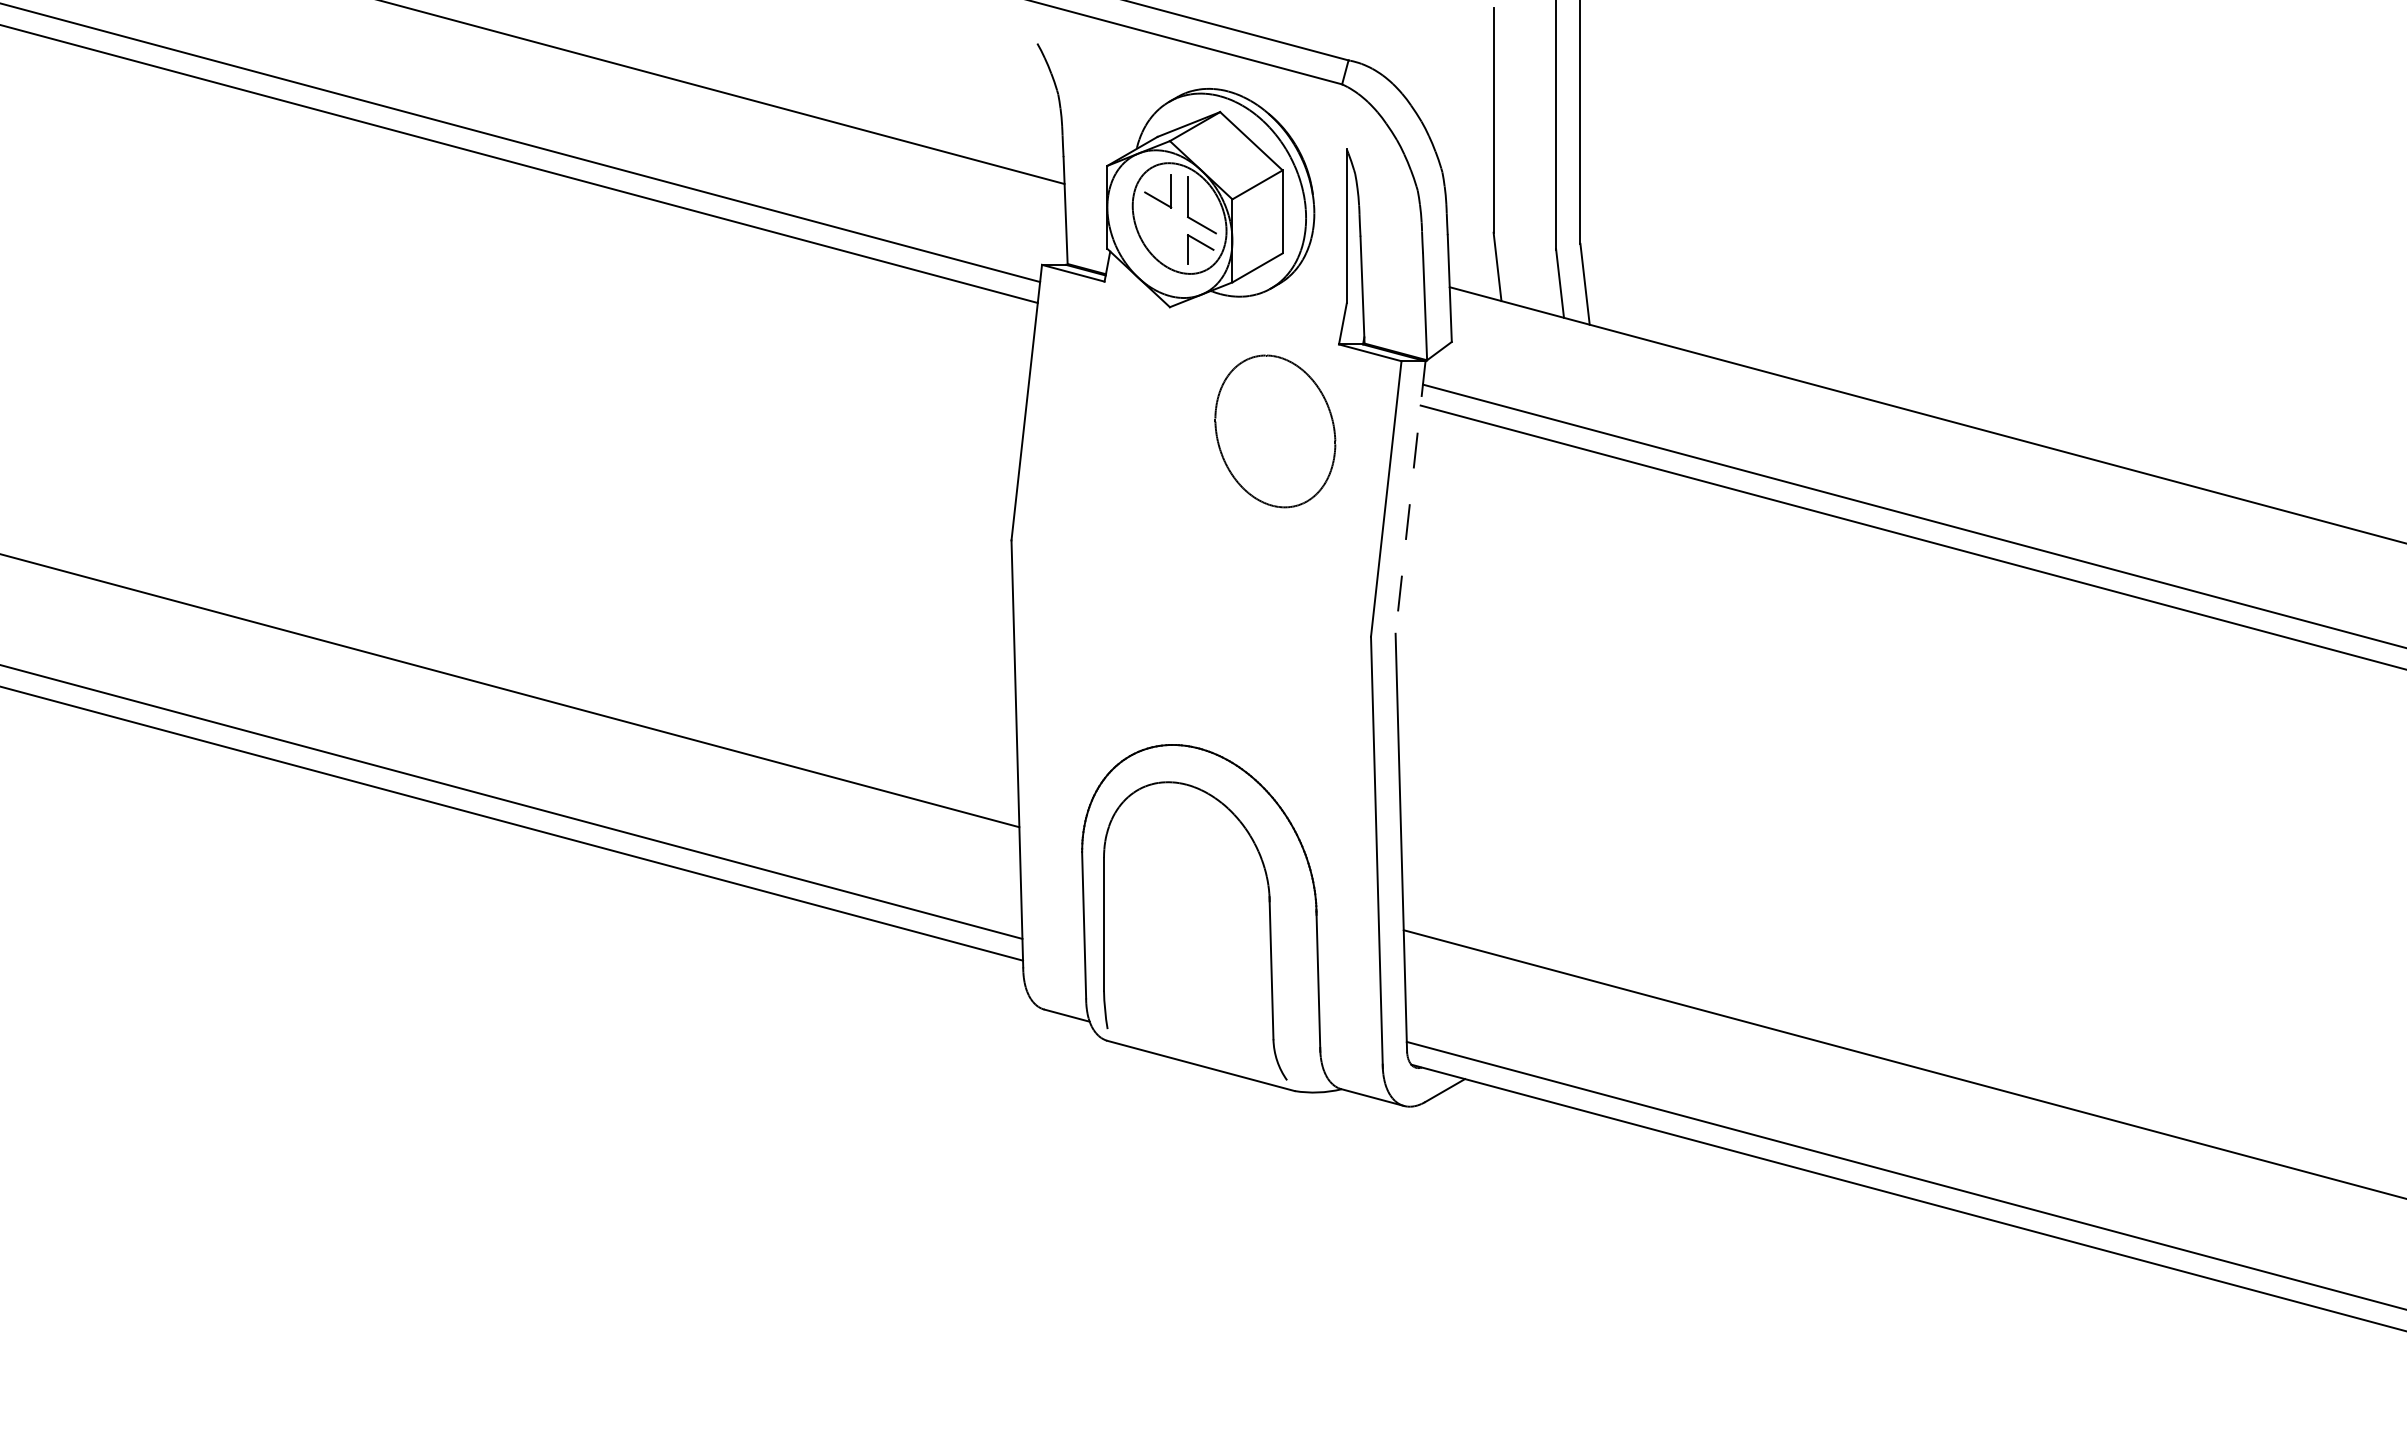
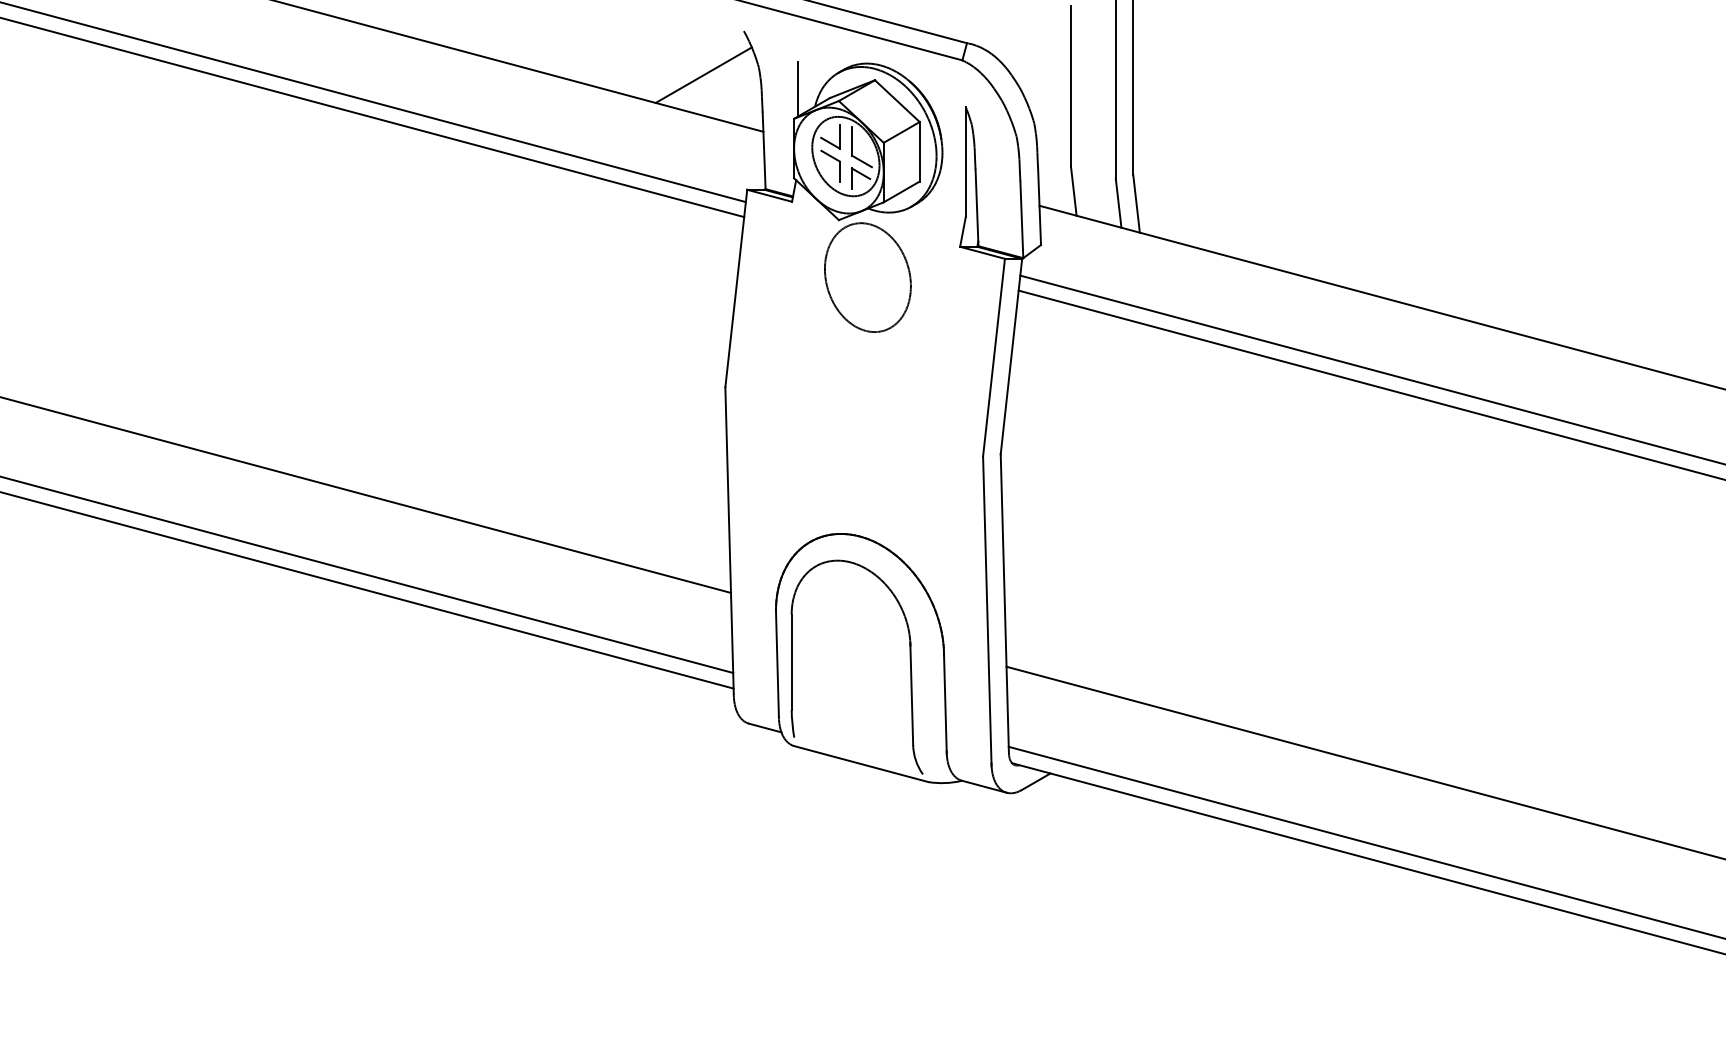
line: (981, 104) -> (703, 74), added
line: (1112, 124) -> (797, 89), added
part: (1163, 222) -> (834, 159), added
part: (1275, 431) -> (868, 277), moved
line: (1410, 498) -> (1011, 357), dashed -> solid

